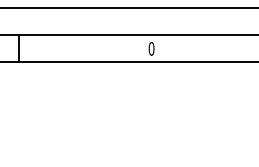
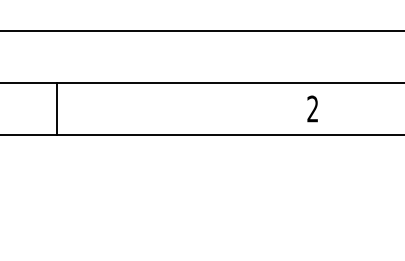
text: (151, 48) -> (312, 108), 0 -> 2

